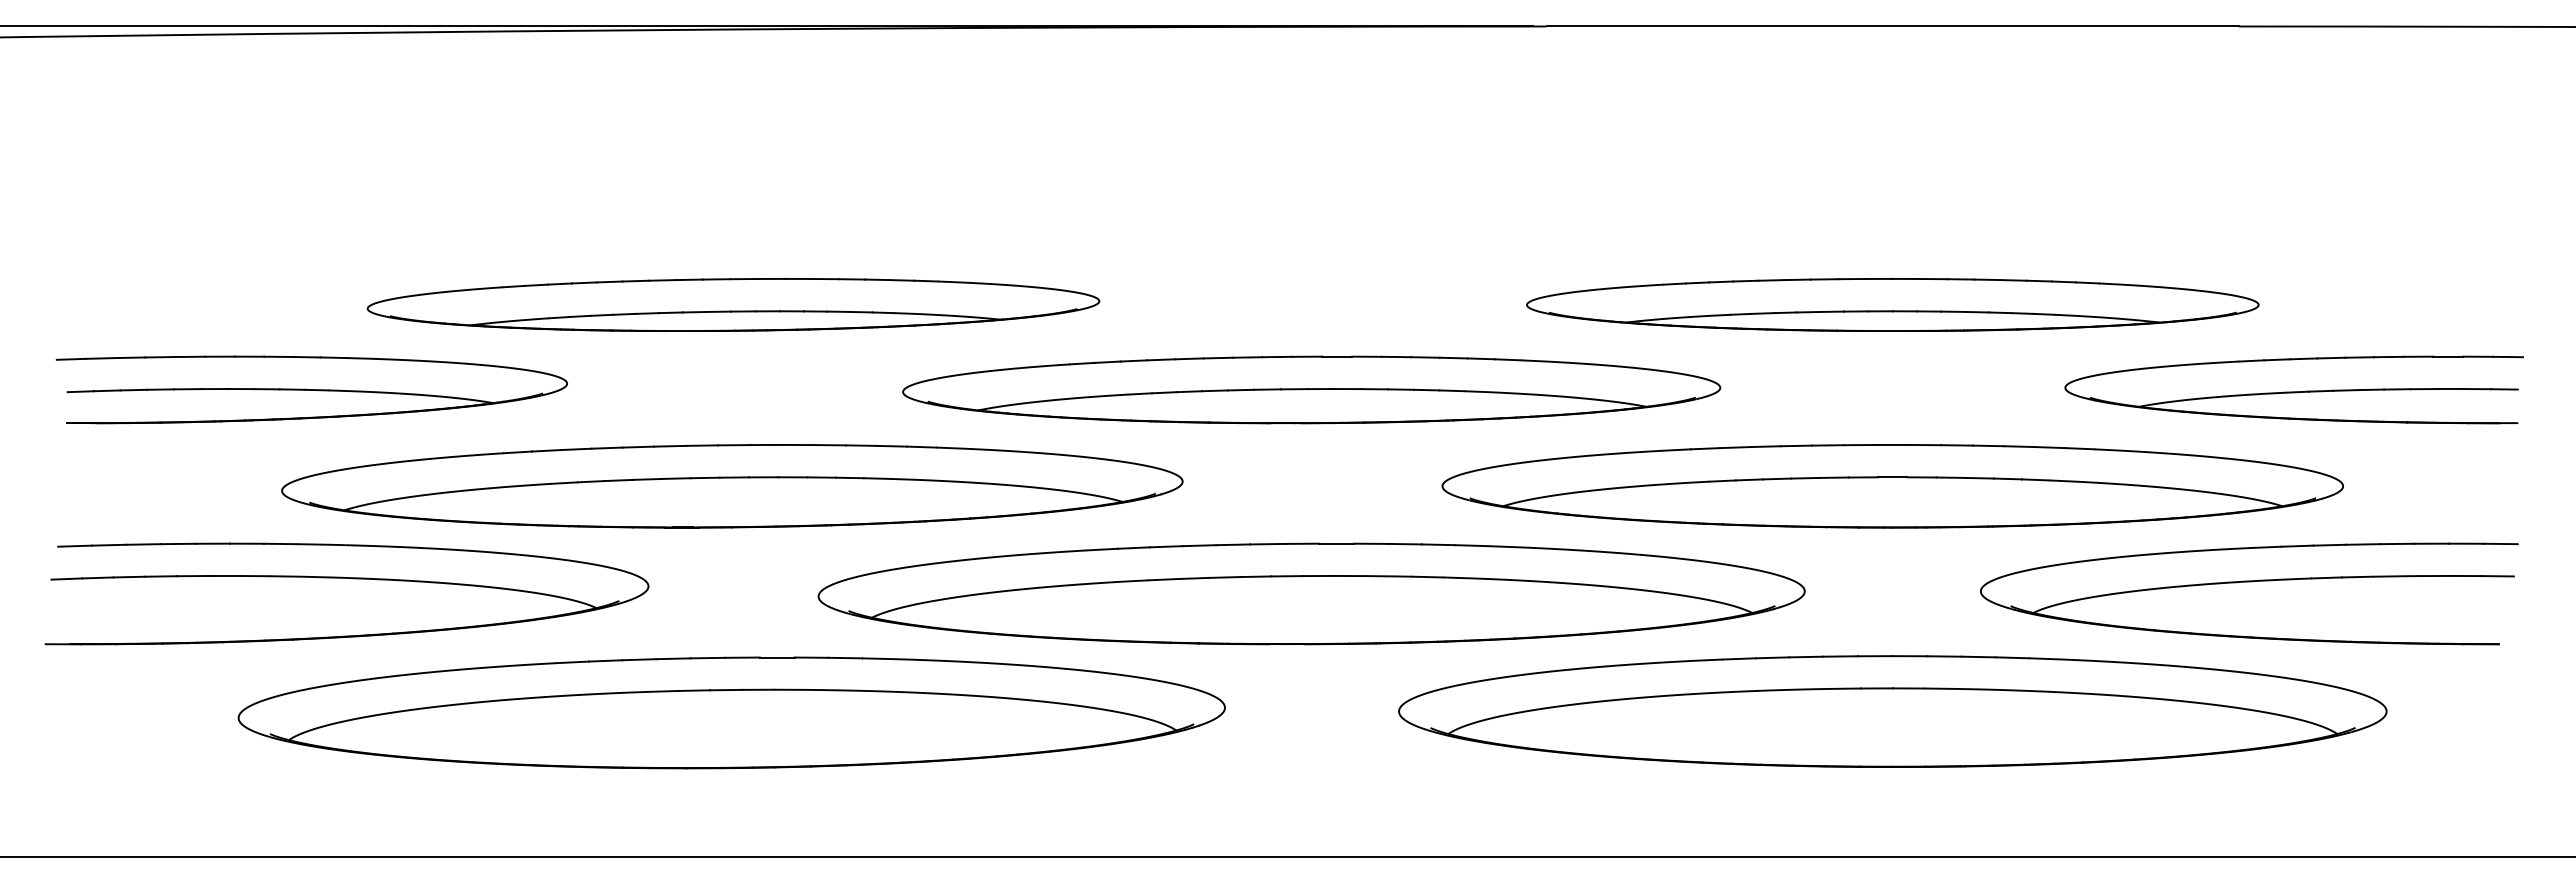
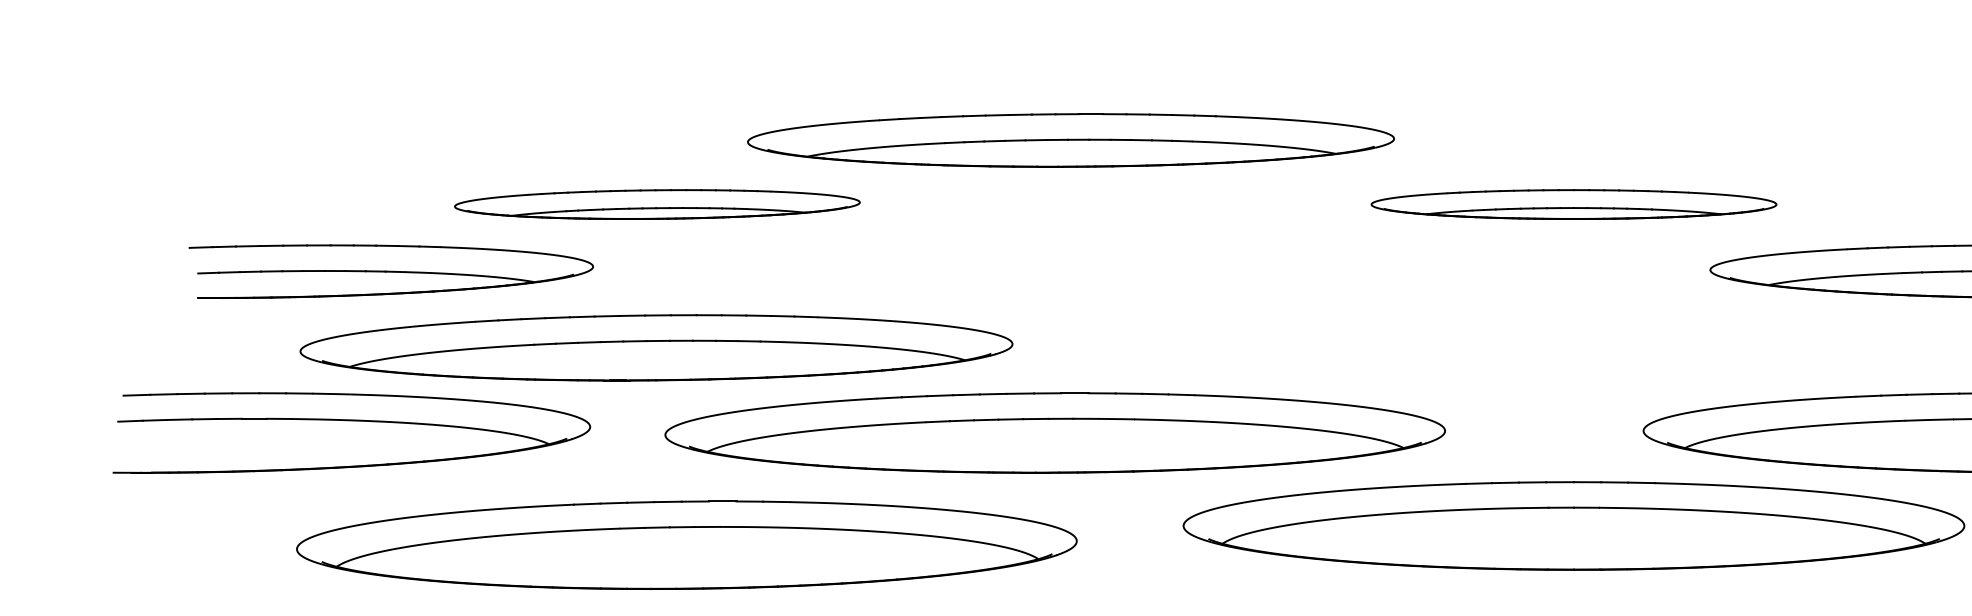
part: (733, 304) -> (657, 204), size x0.7
part: (1892, 304) -> (1573, 204), size x0.7
part: (311, 389) -> (390, 271), moved
part: (1311, 389) -> (1070, 140), moved
part: (1892, 486) -> (1573, 348), removed
part: (1311, 593) -> (1055, 432), moved
part: (731, 712) -> (686, 544), moved

